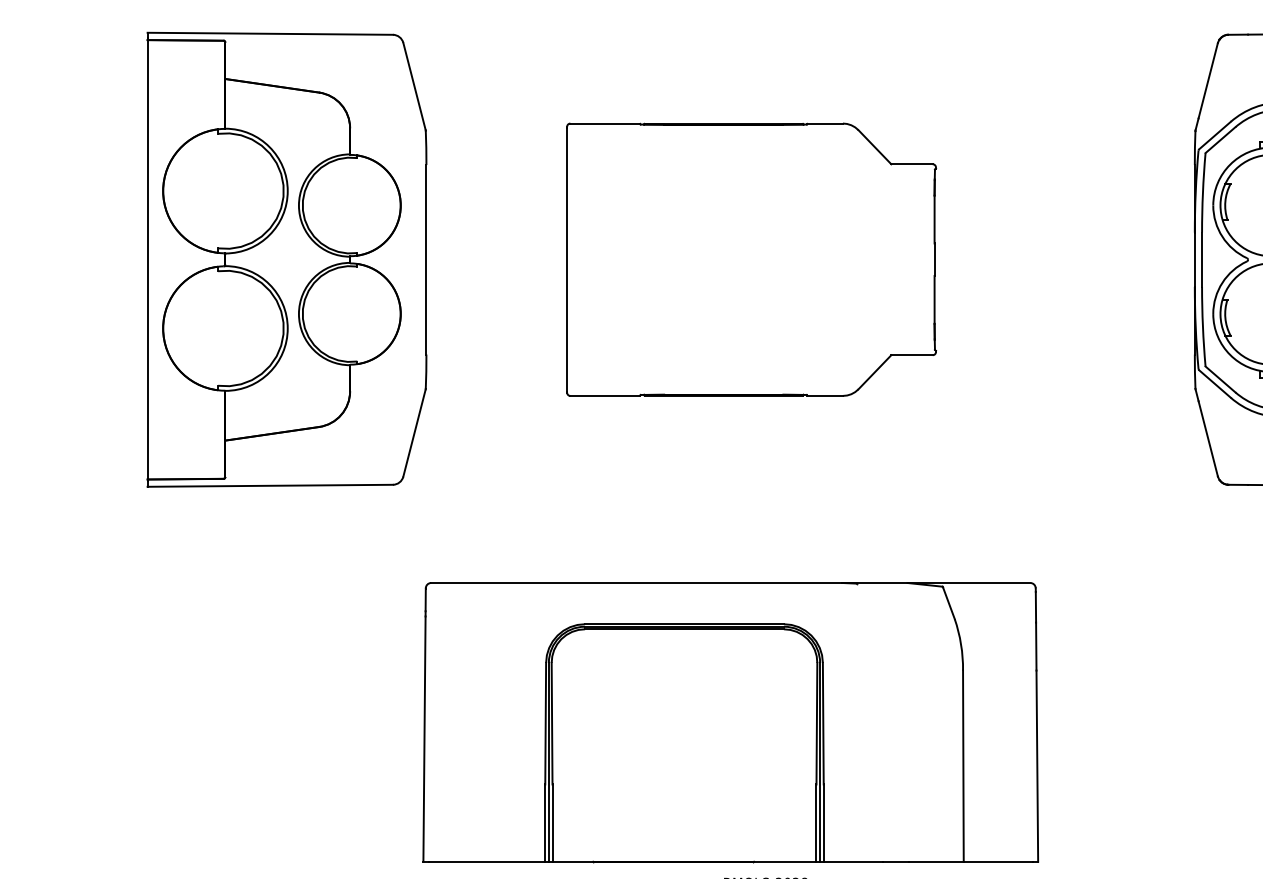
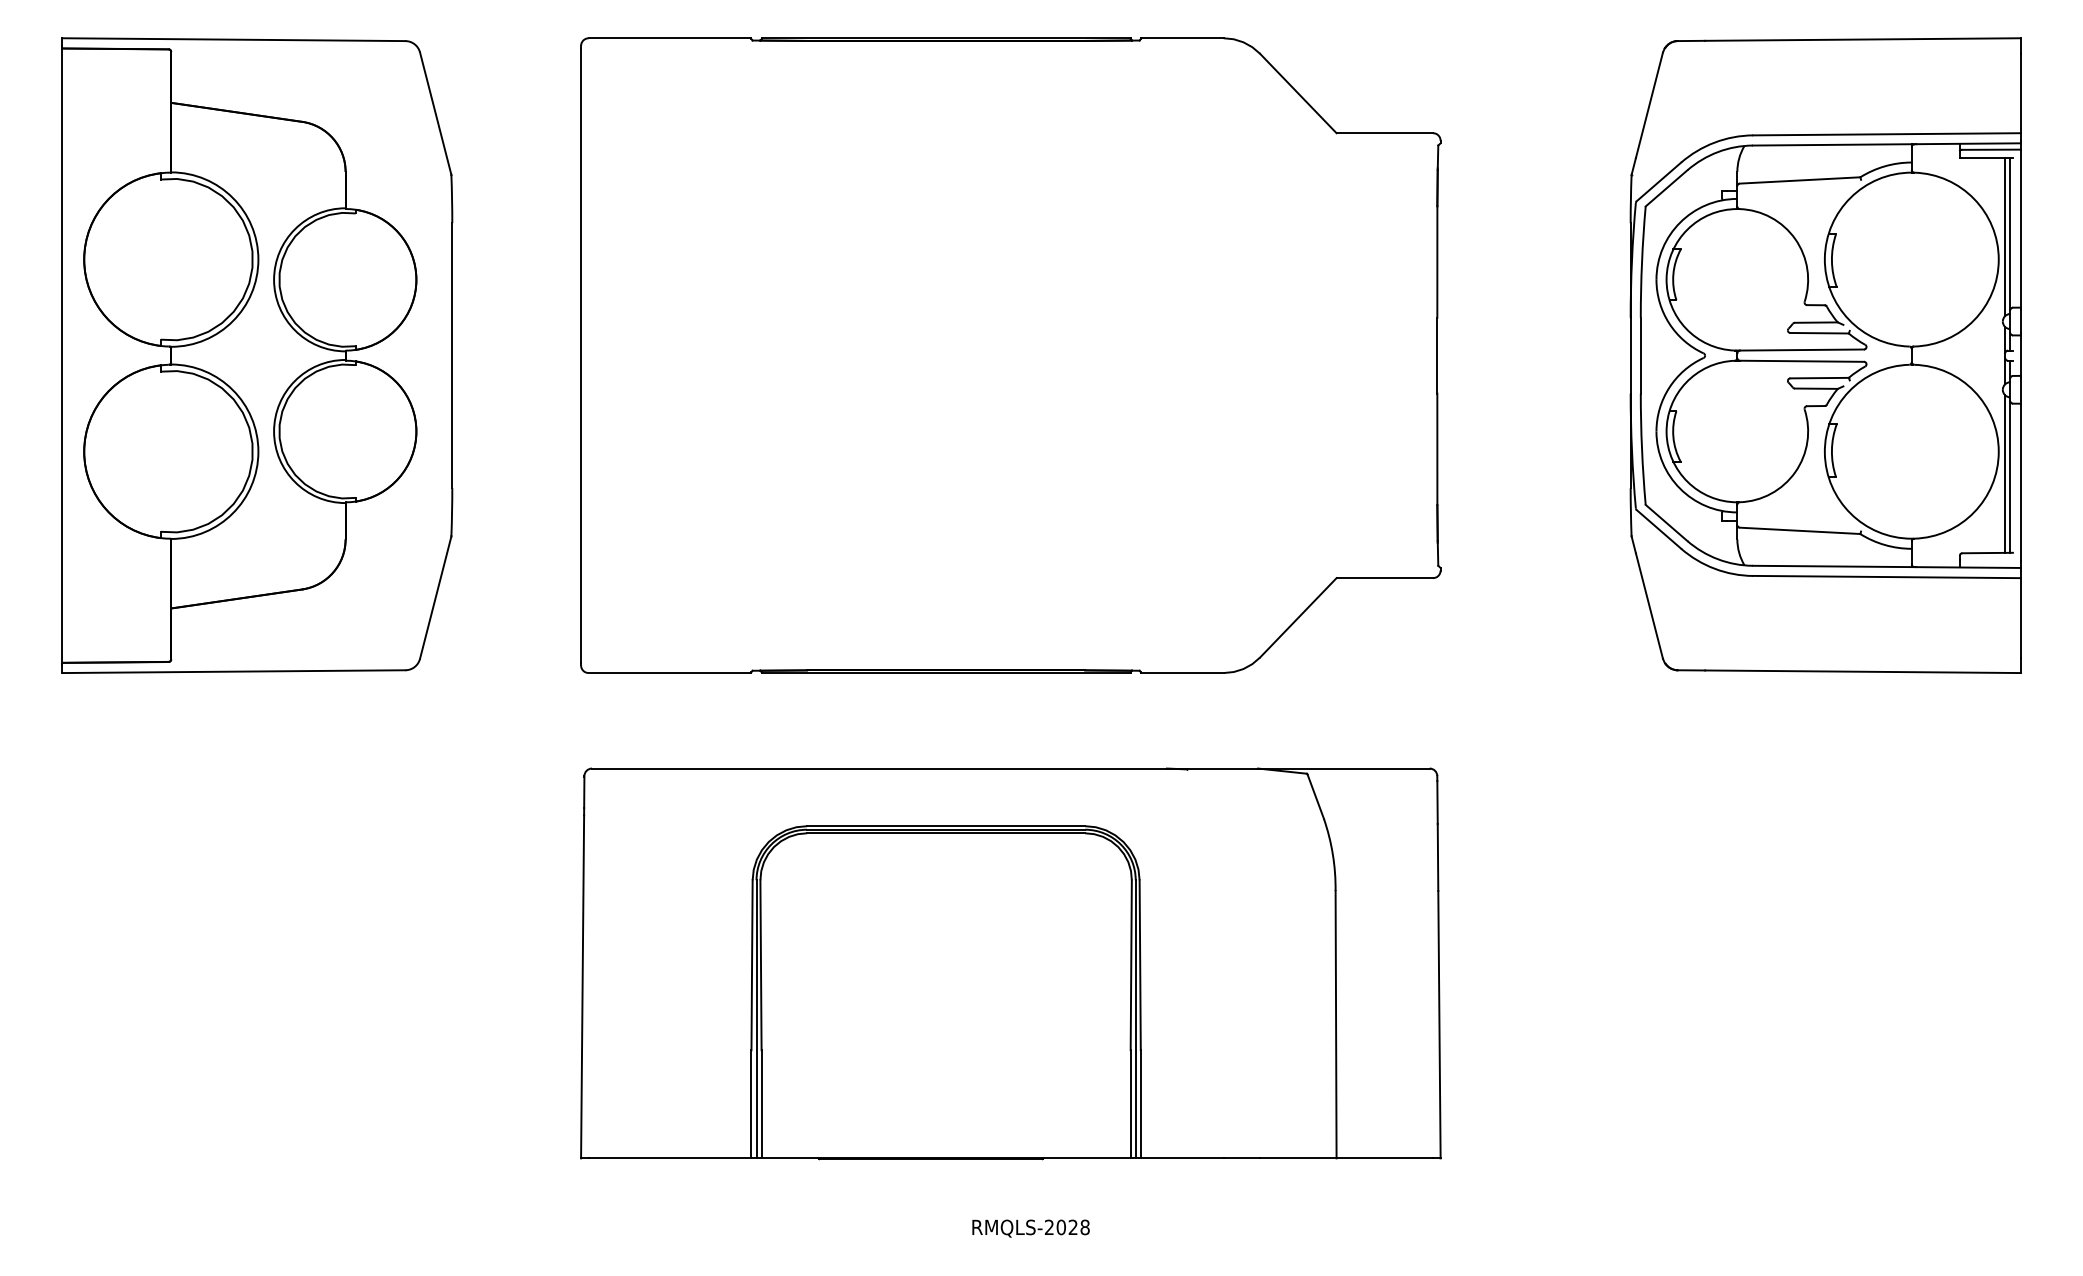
part: (287, 259) -> (257, 355), moved
part: (751, 259) -> (1010, 355), size x1.67
part: (730, 722) -> (1010, 963), moved

